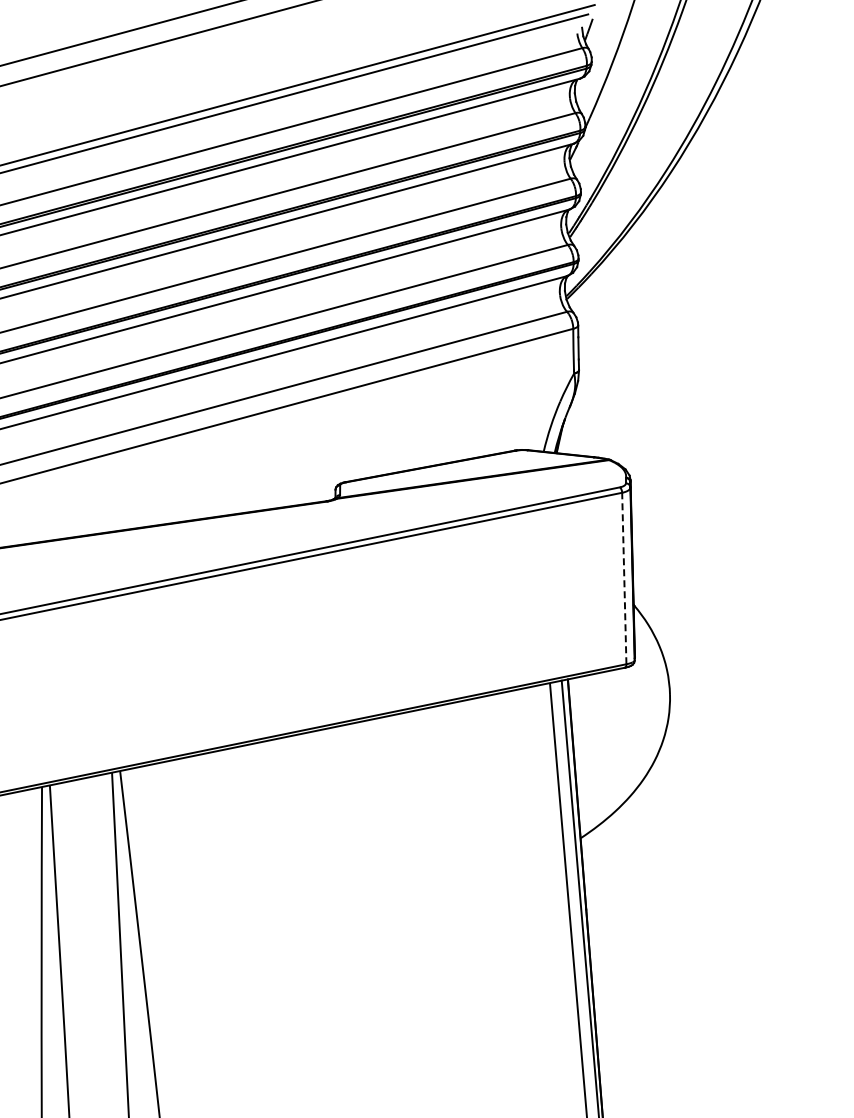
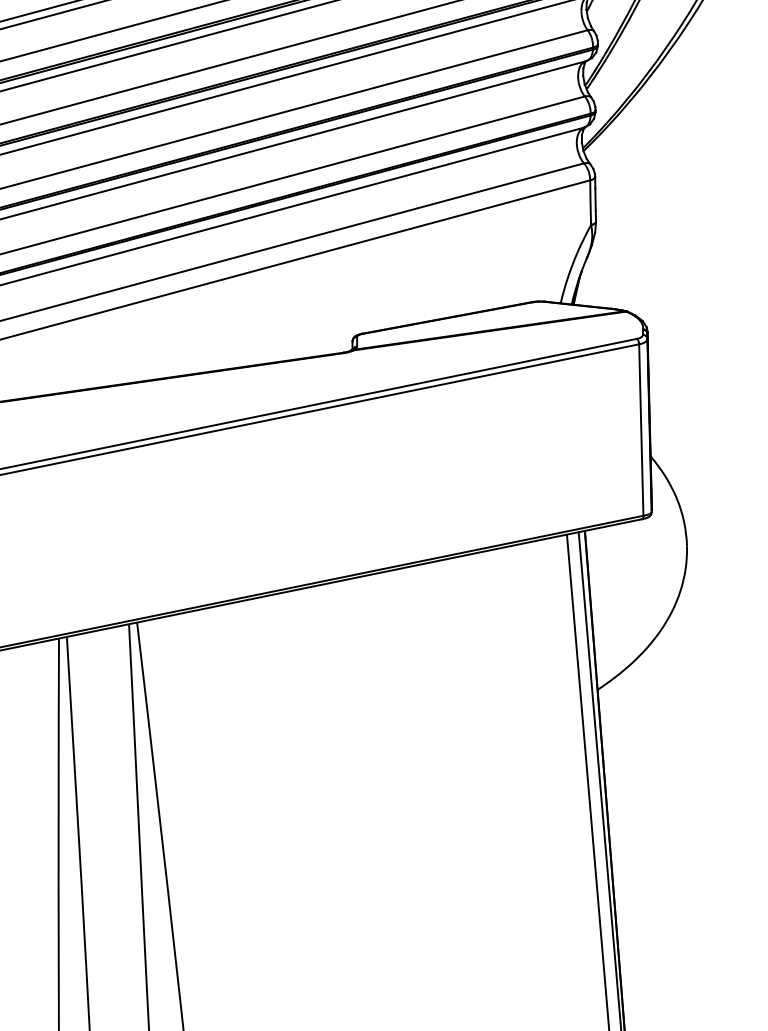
line: (624, 578) -> (641, 430), dashed -> solid

